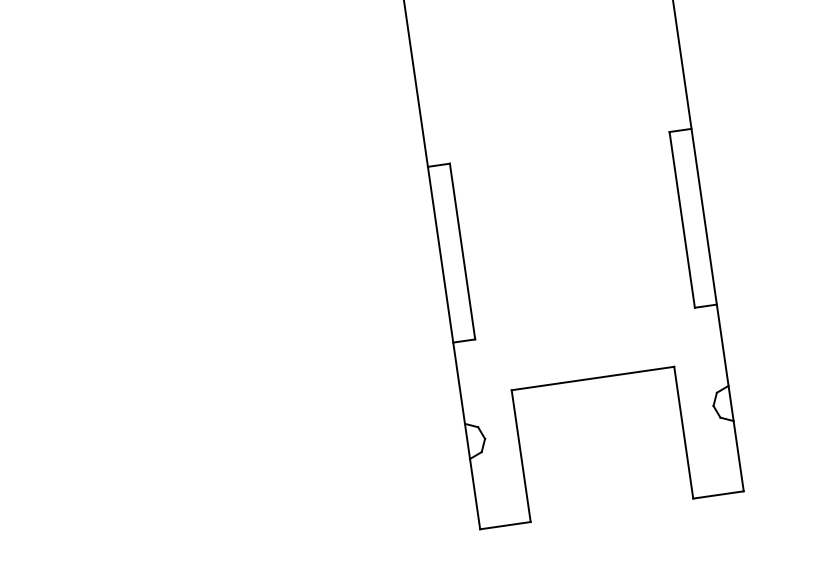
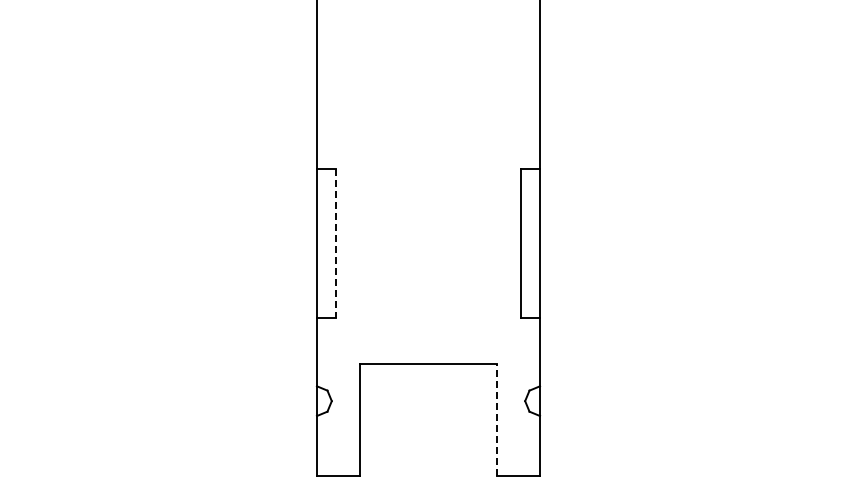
line: (462, 251) -> (335, 243), solid -> dashed
line: (683, 432) -> (497, 419), solid -> dashed

